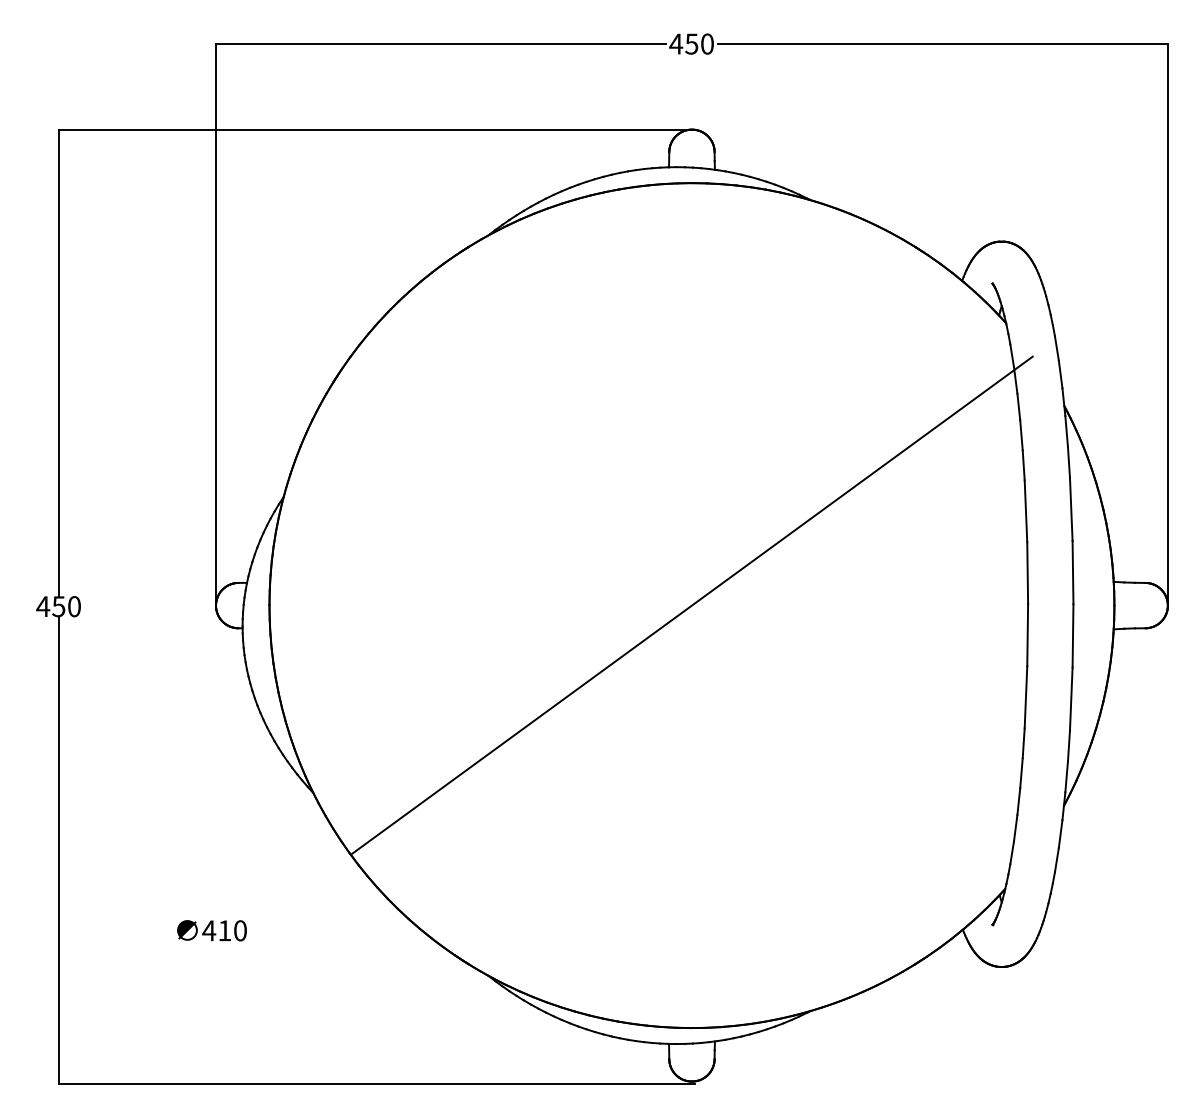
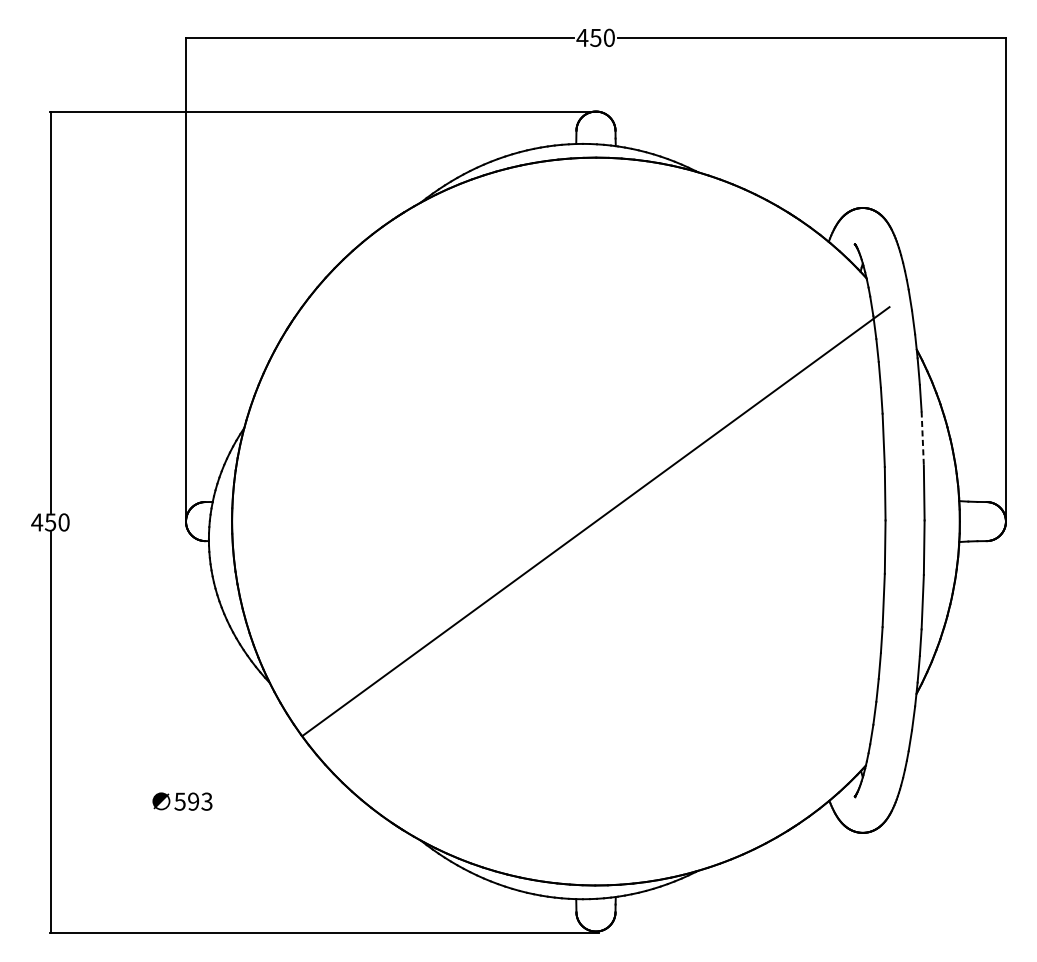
line: (1071, 509) -> (922, 438), solid -> dashed
text: (224, 930) -> (193, 801), 410 -> 593

